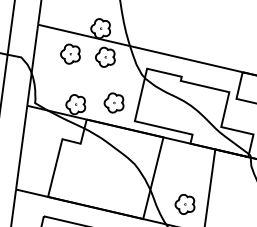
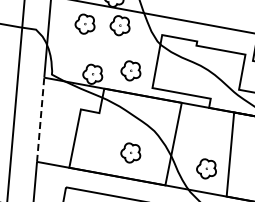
line: (21, 147) -> (40, 119), solid -> dashed
part: (109, 184) -> (130, 152), added

